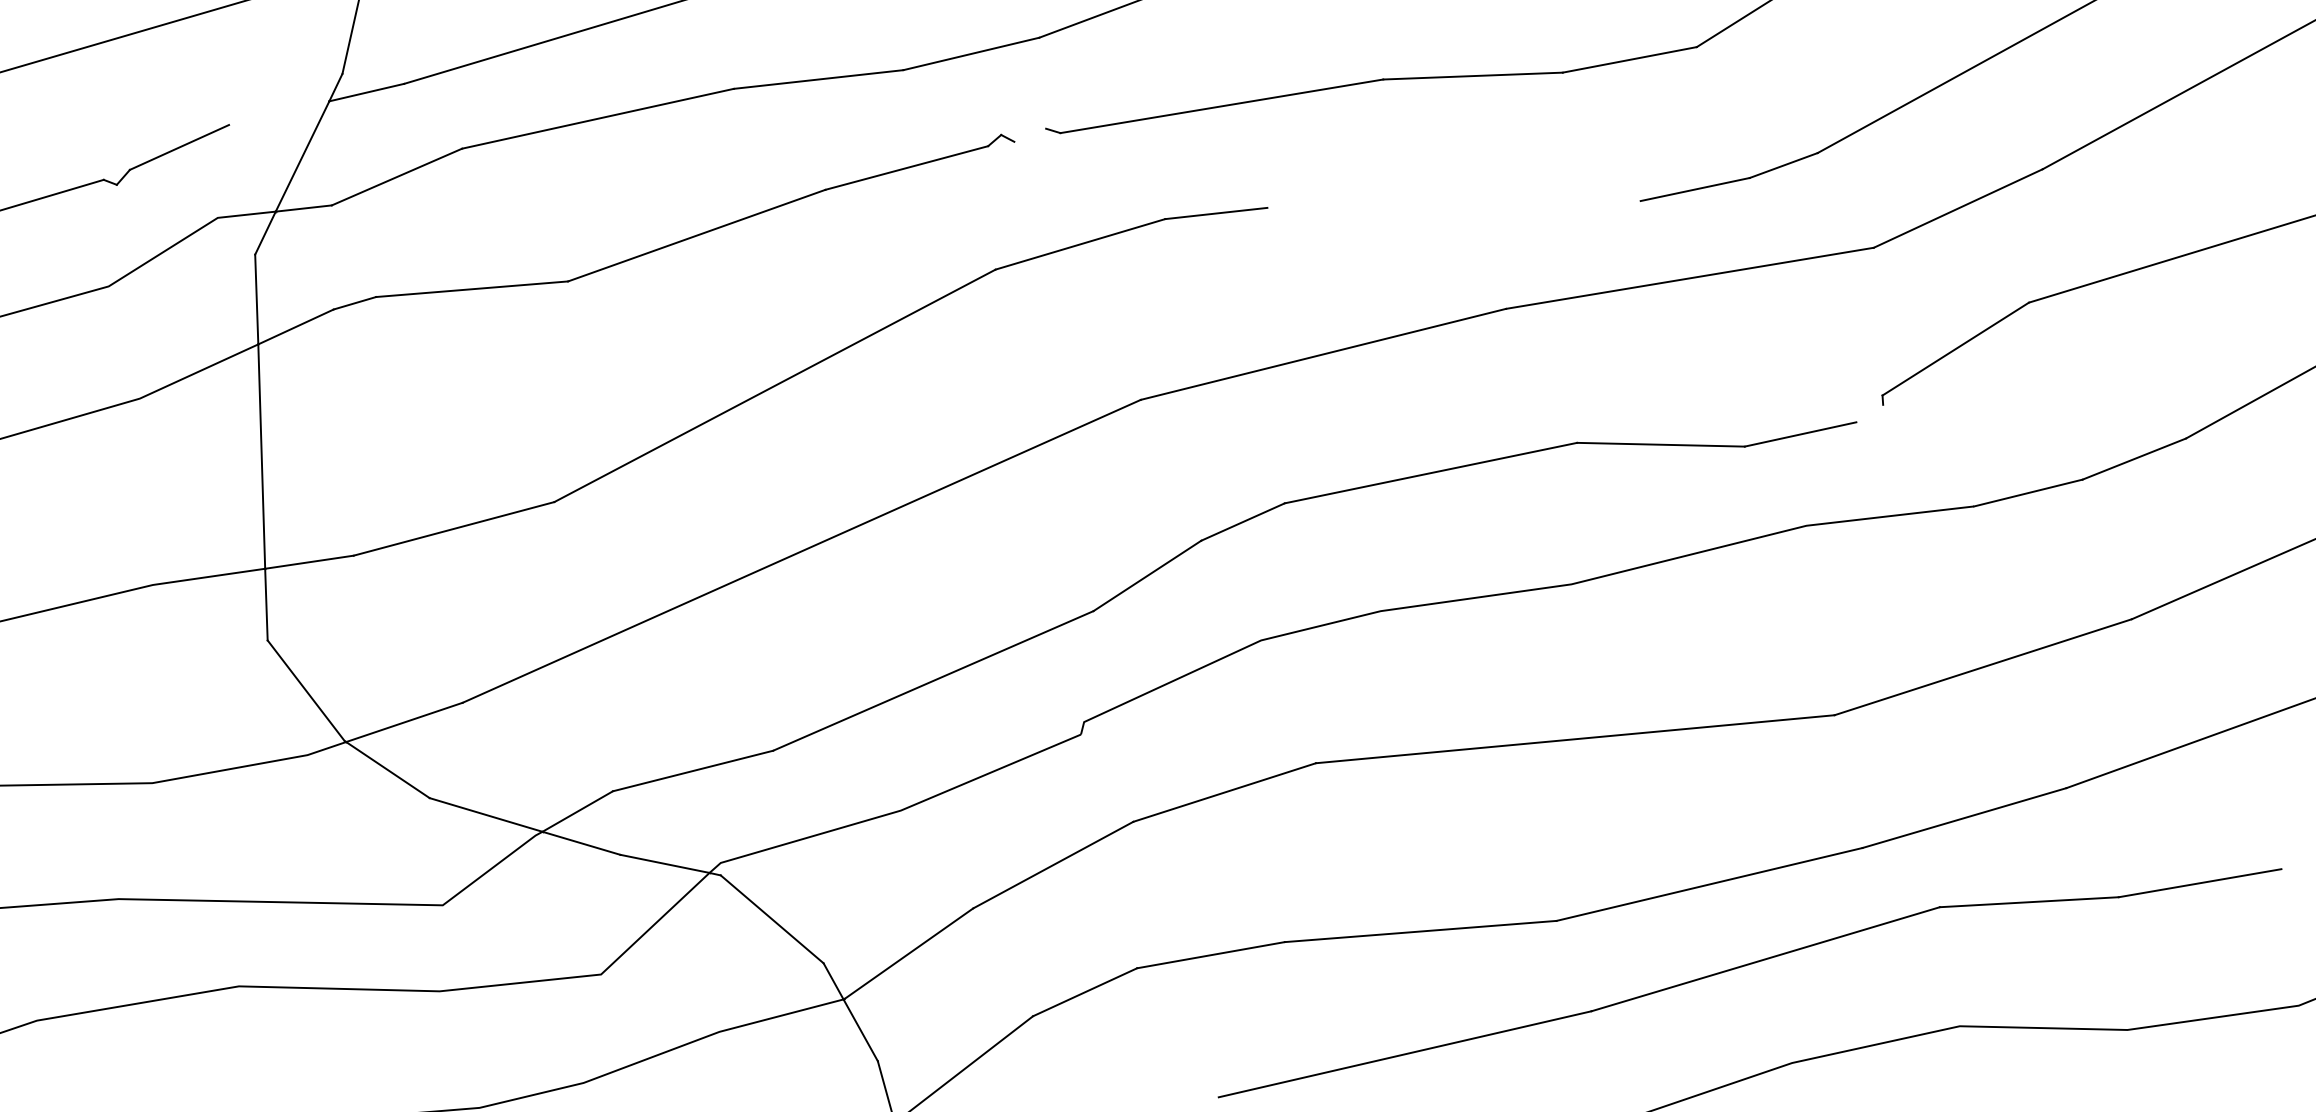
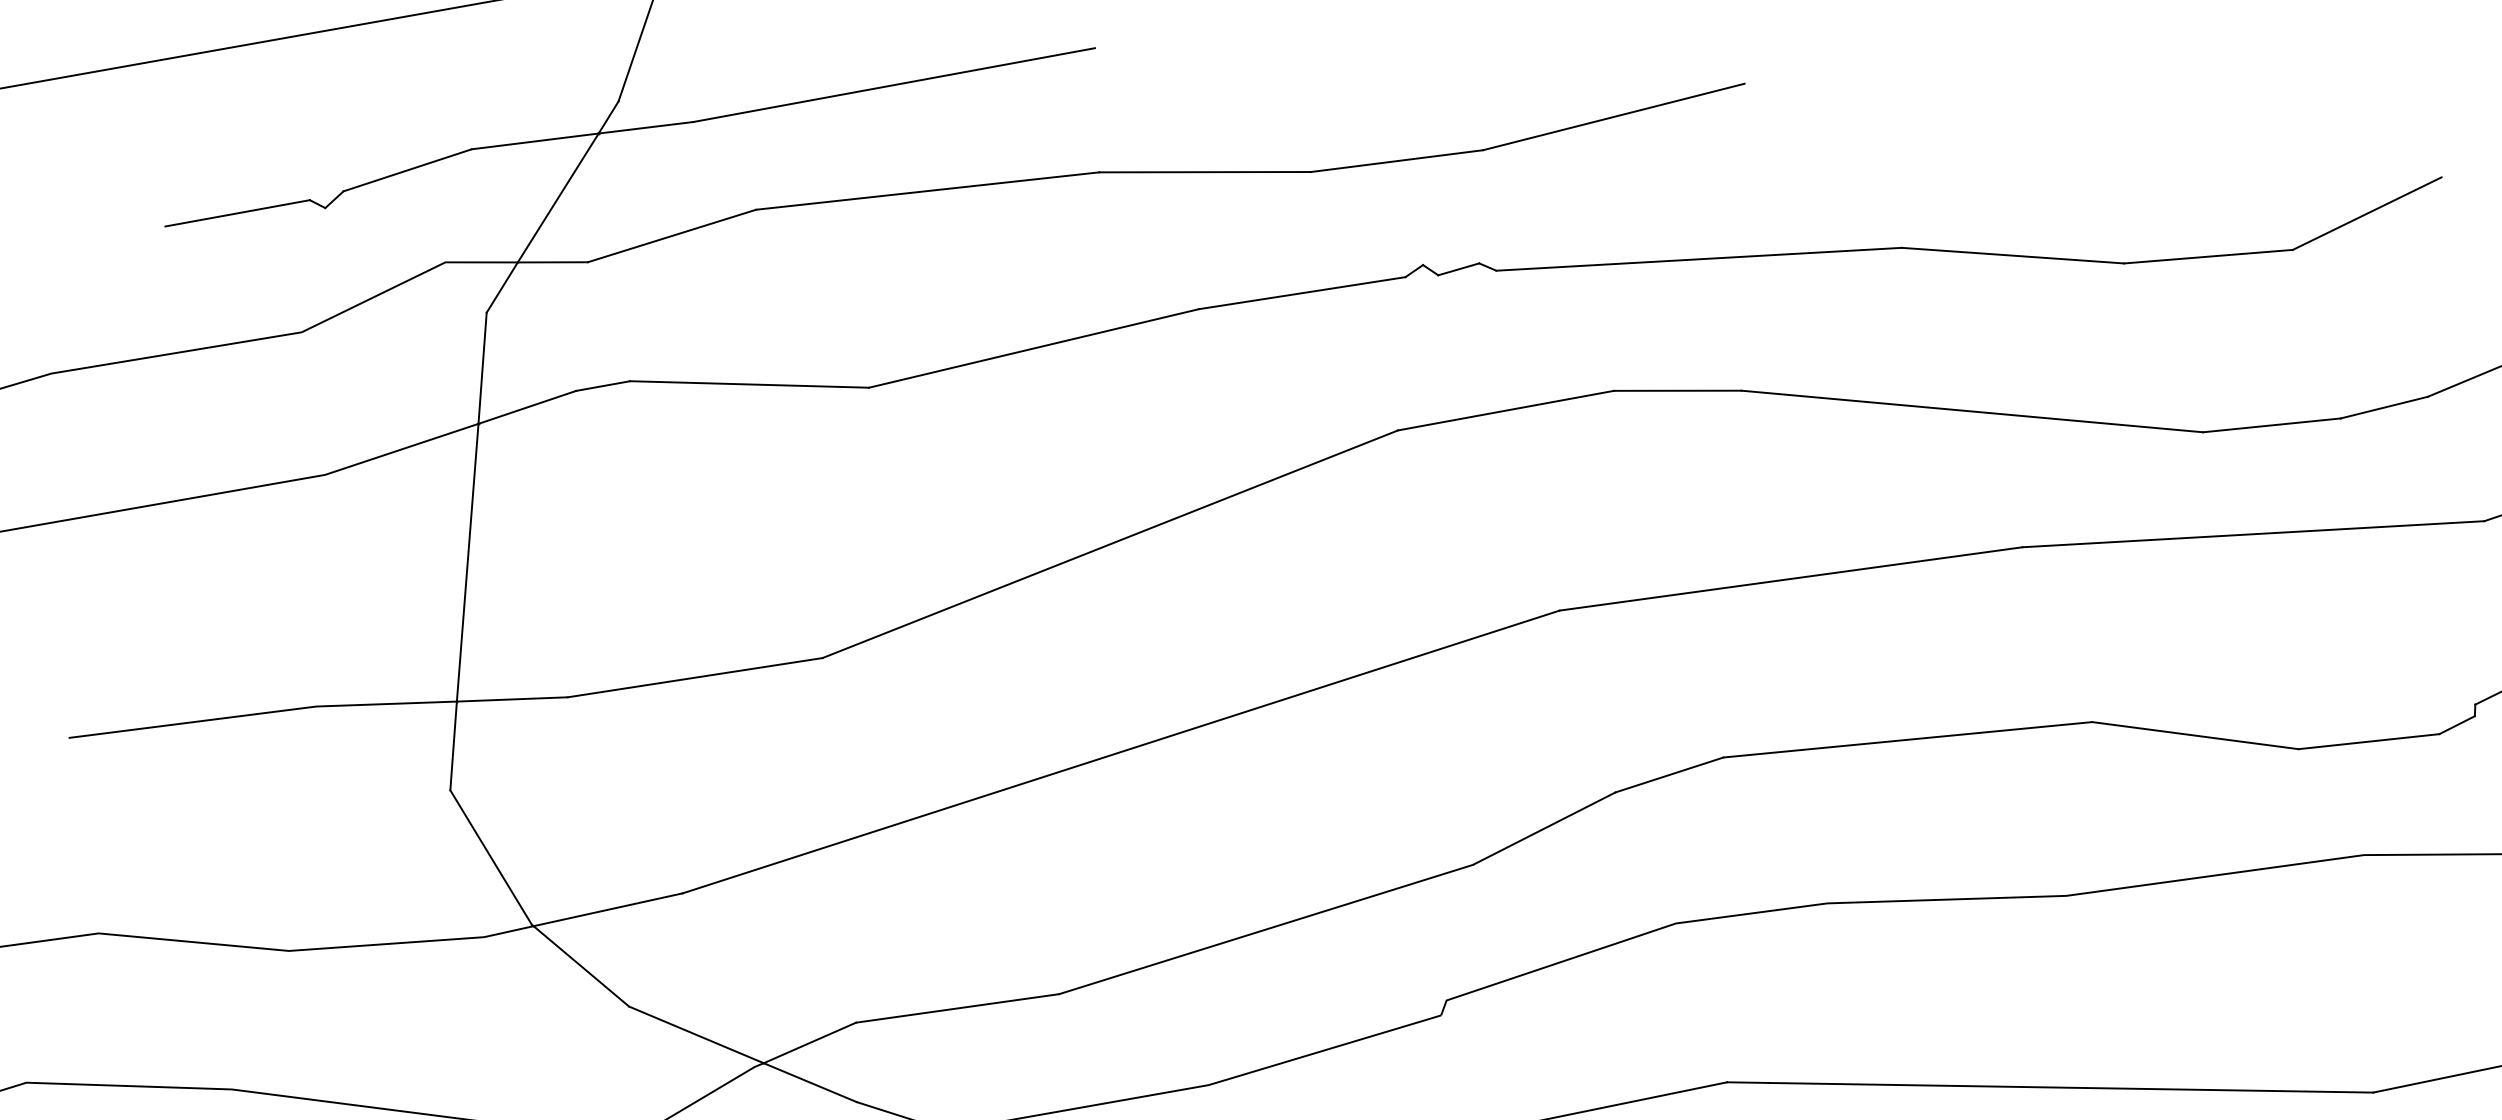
line: (279, 113) -> (535, 141), added
line: (1030, 134) -> (1459, 268), added
line: (1453, 204) -> (1971, 411), added
line: (1869, 413) -> (2456, 725), added

